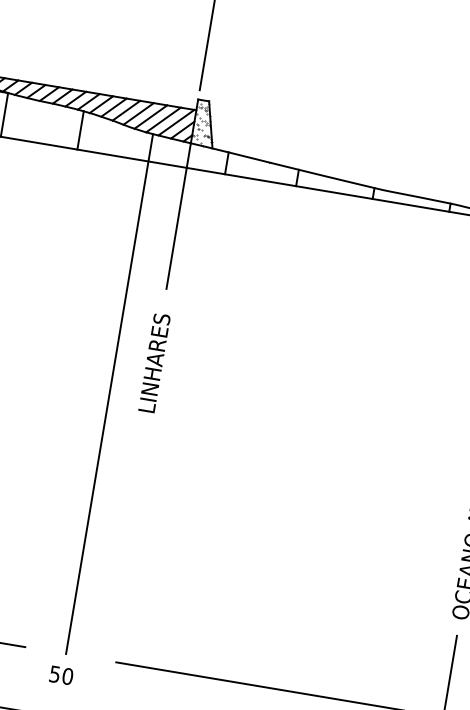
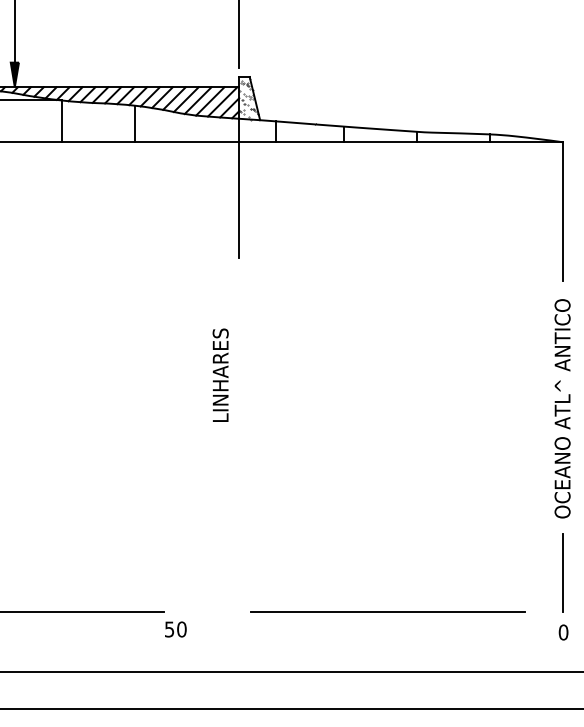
text: (154, 362) -> (220, 374), moved
line: (109, 393) -> (202, 363), removed
text: (61, 675) -> (175, 629), moved

